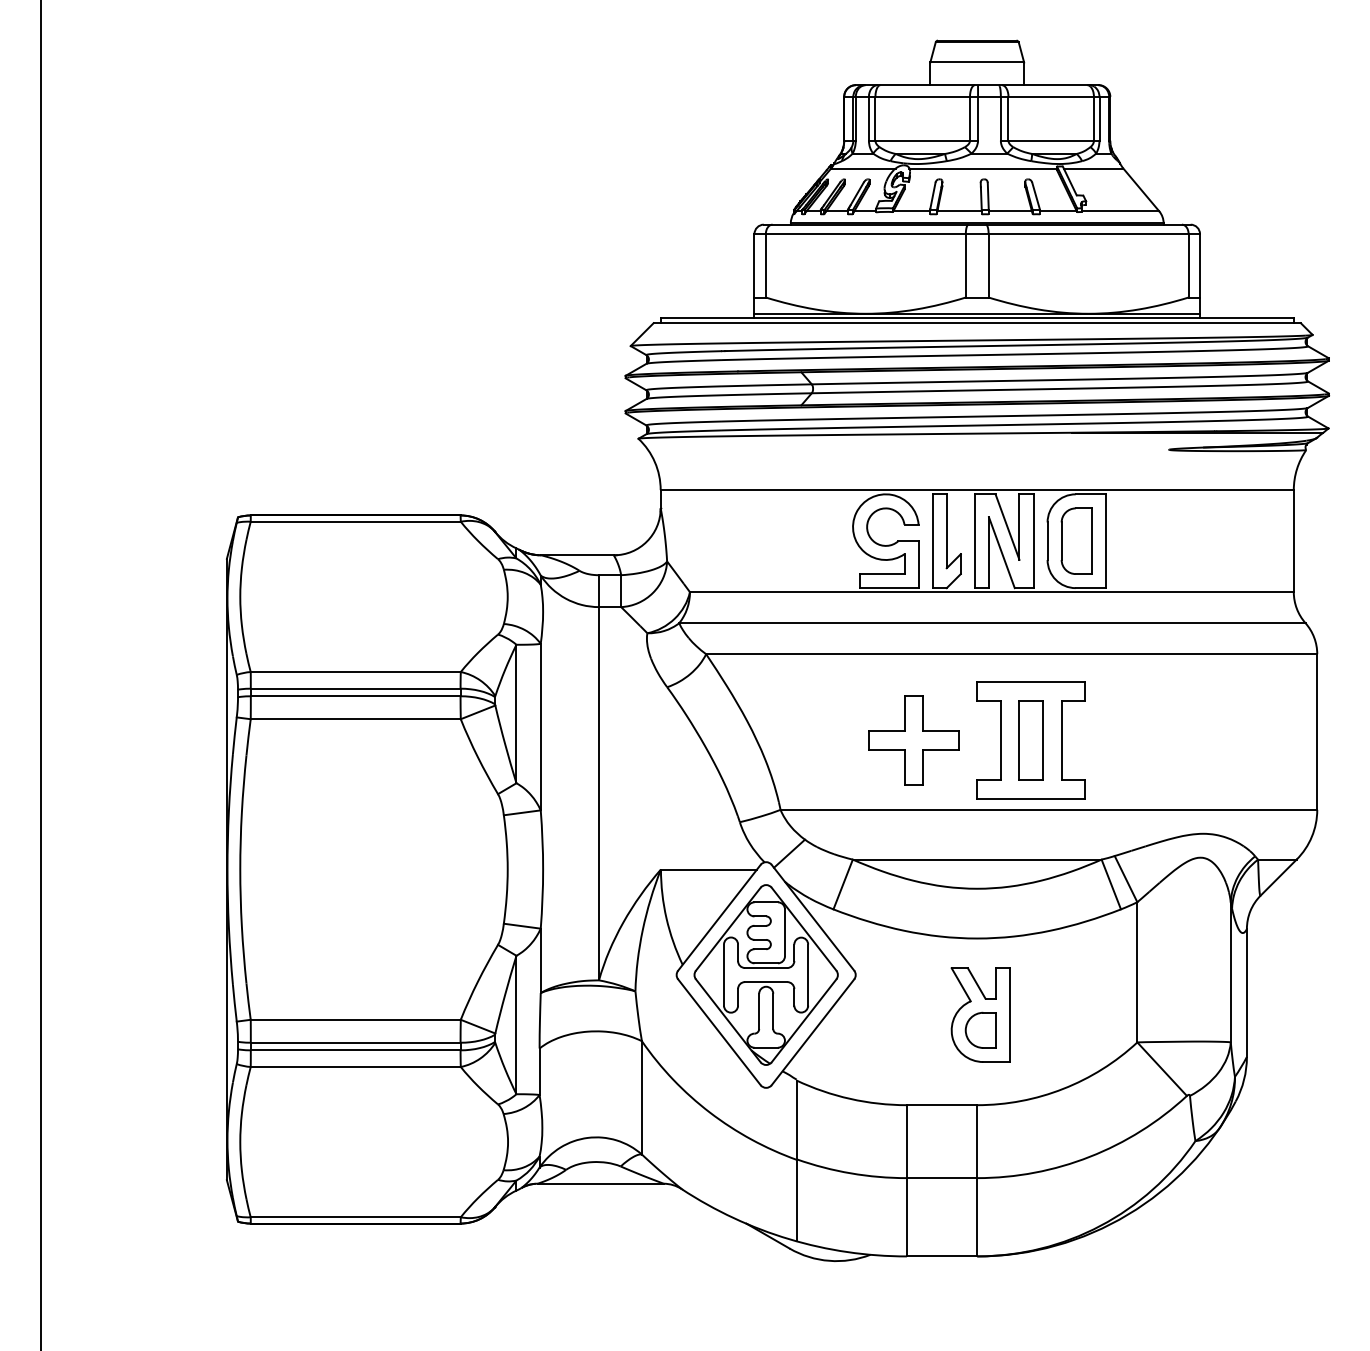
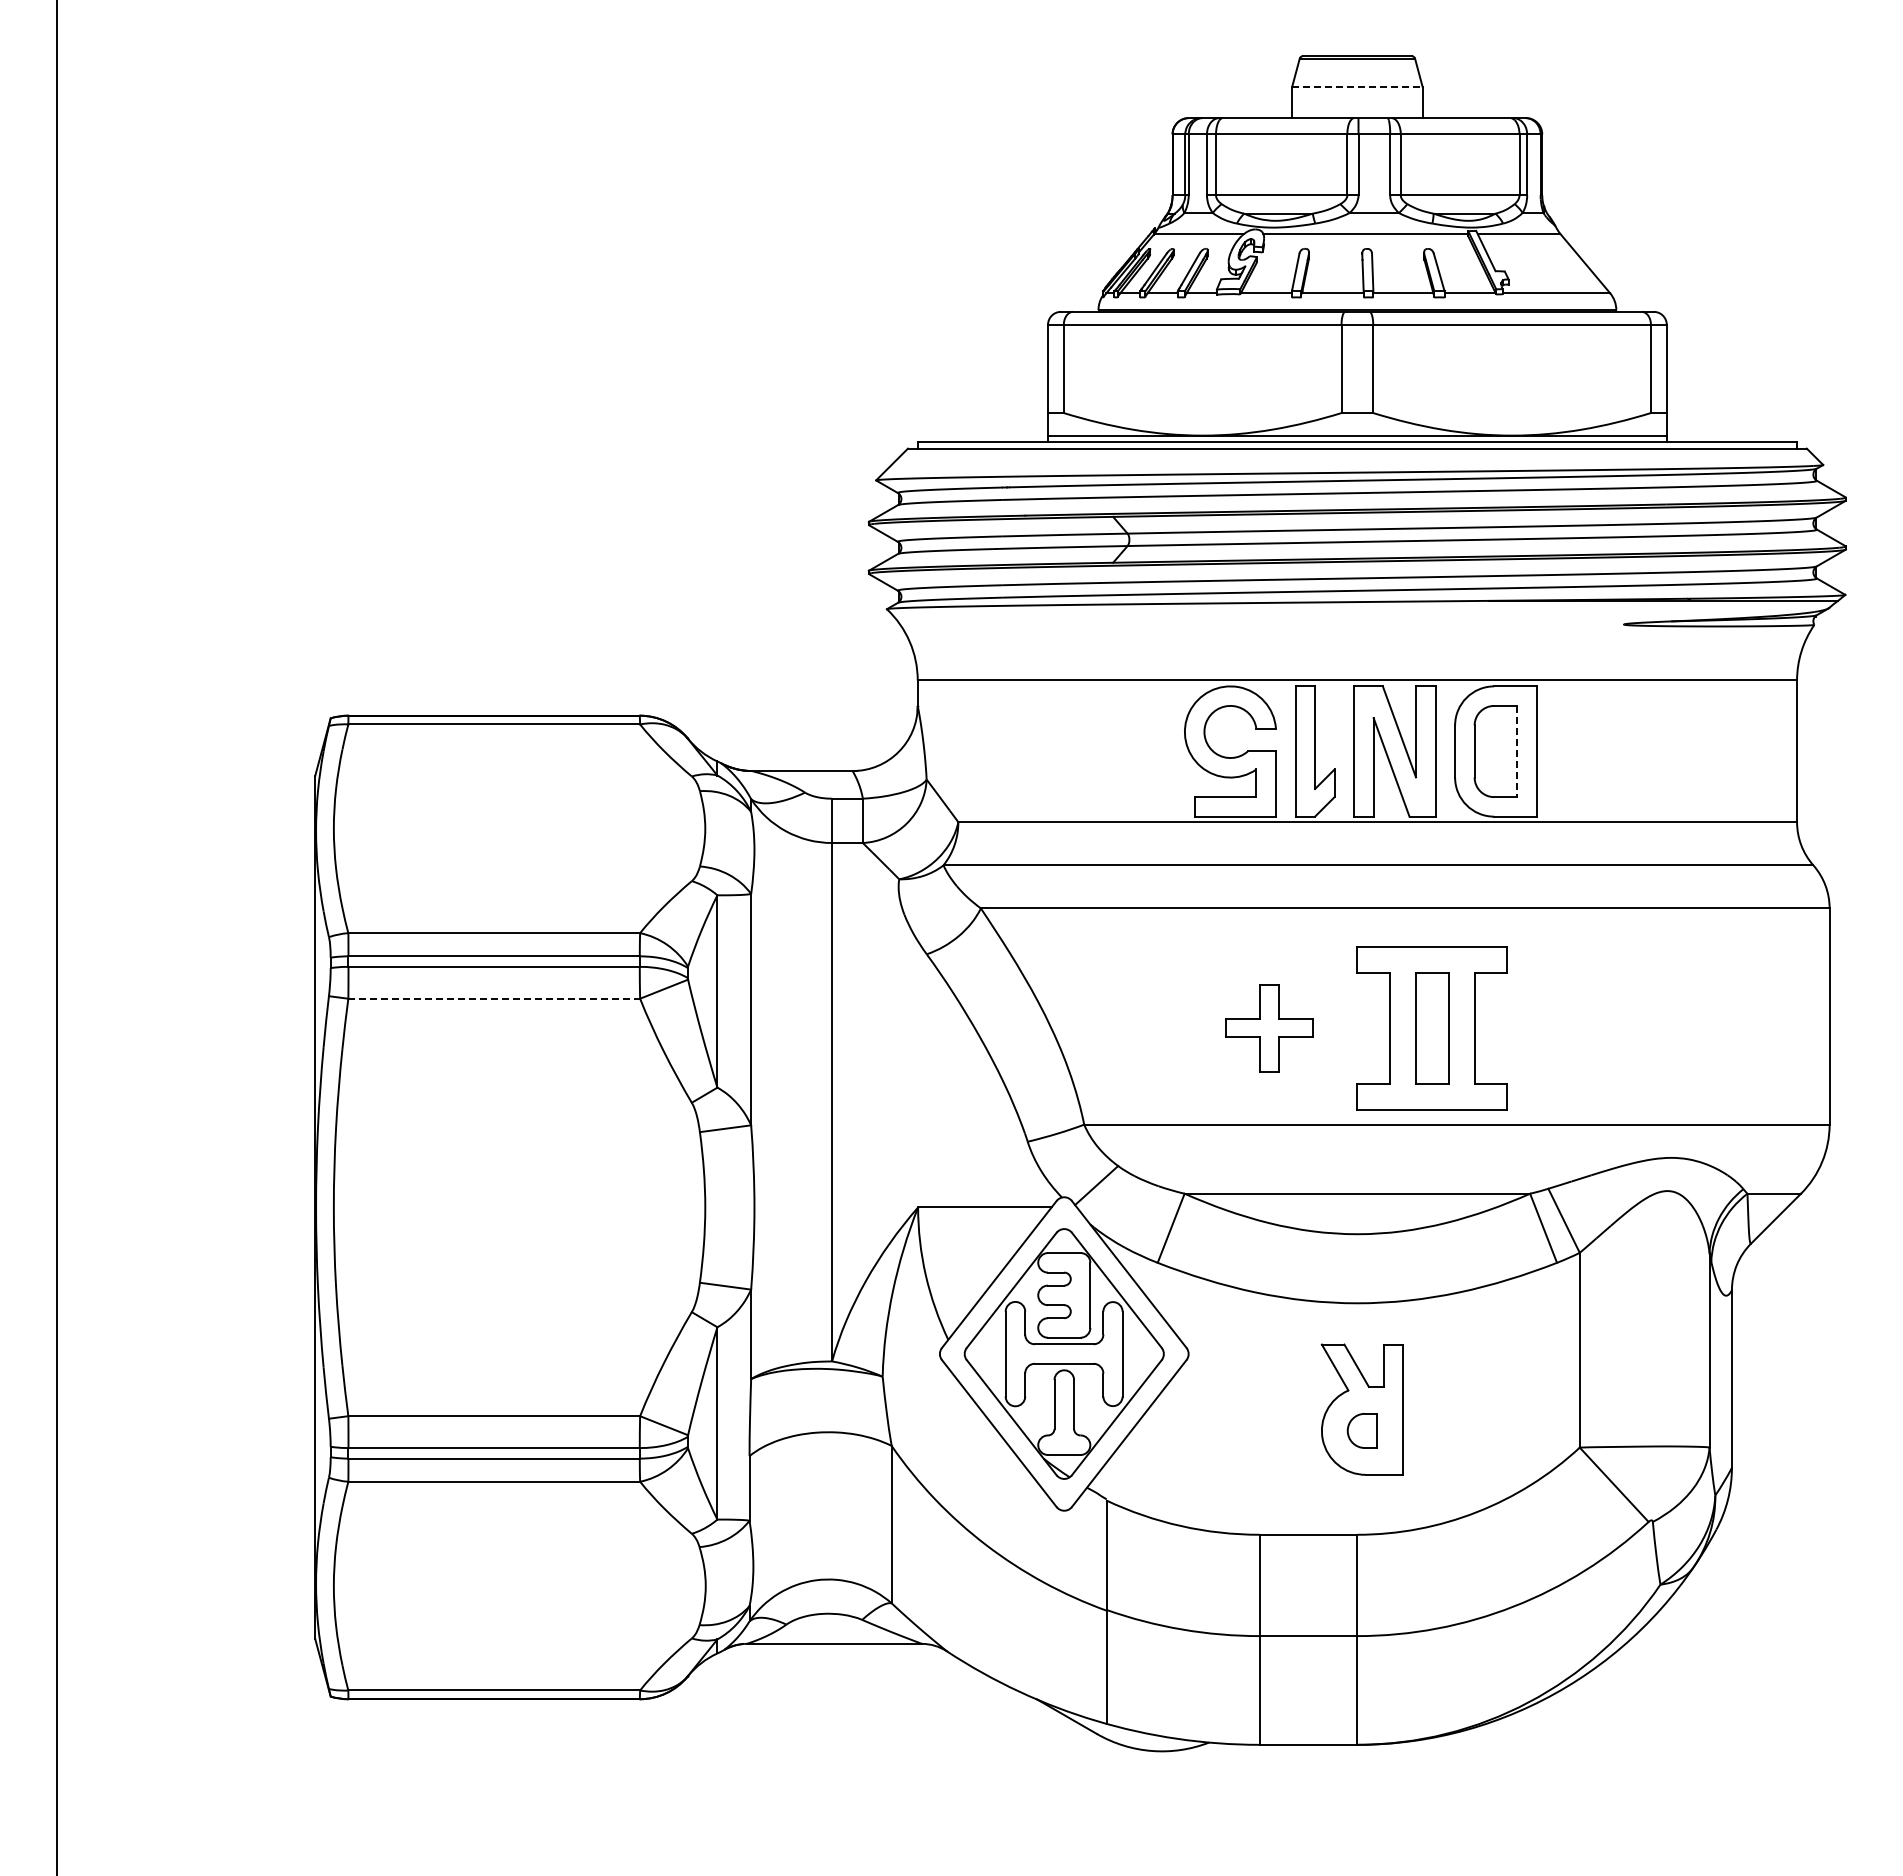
line: (977, 62) -> (1357, 86), solid -> dashed
line: (1091, 541) -> (1516, 751), solid -> dashed
line: (355, 719) -> (494, 998), solid -> dashed
part: (913, 739) -> (1269, 1027), size x0.7
part: (980, 1030) -> (1362, 1430), size x0.7

